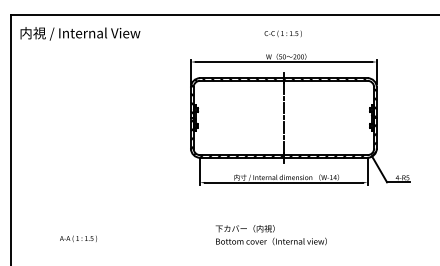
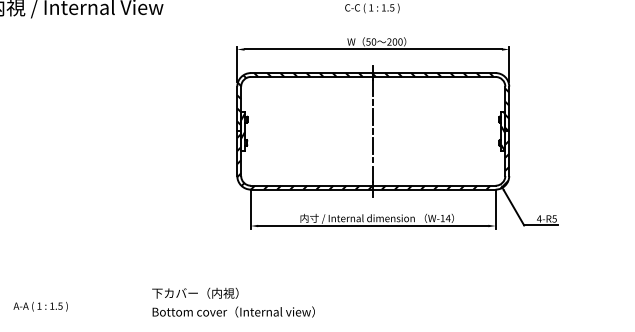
text: (270, 235) -> (232, 303), moved
text: (78, 238) -> (40, 306), moved

